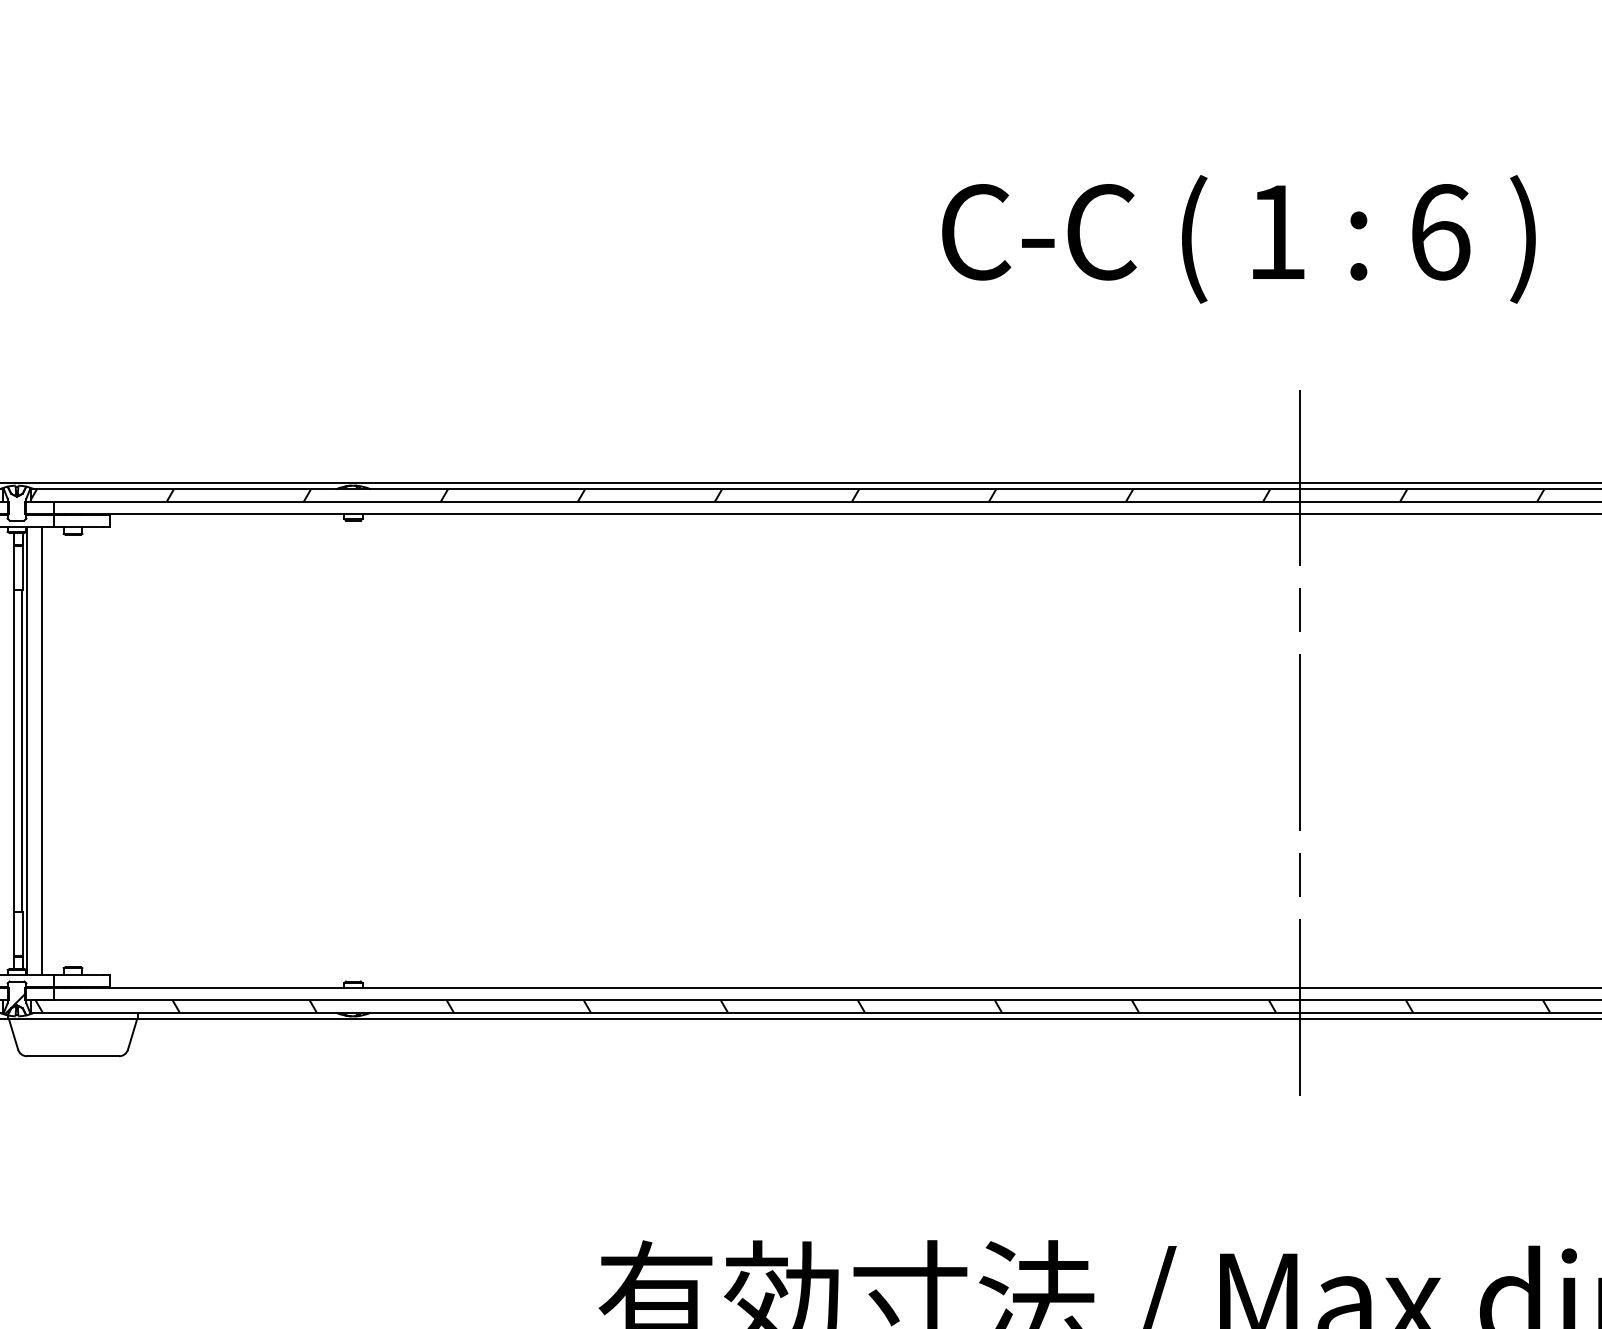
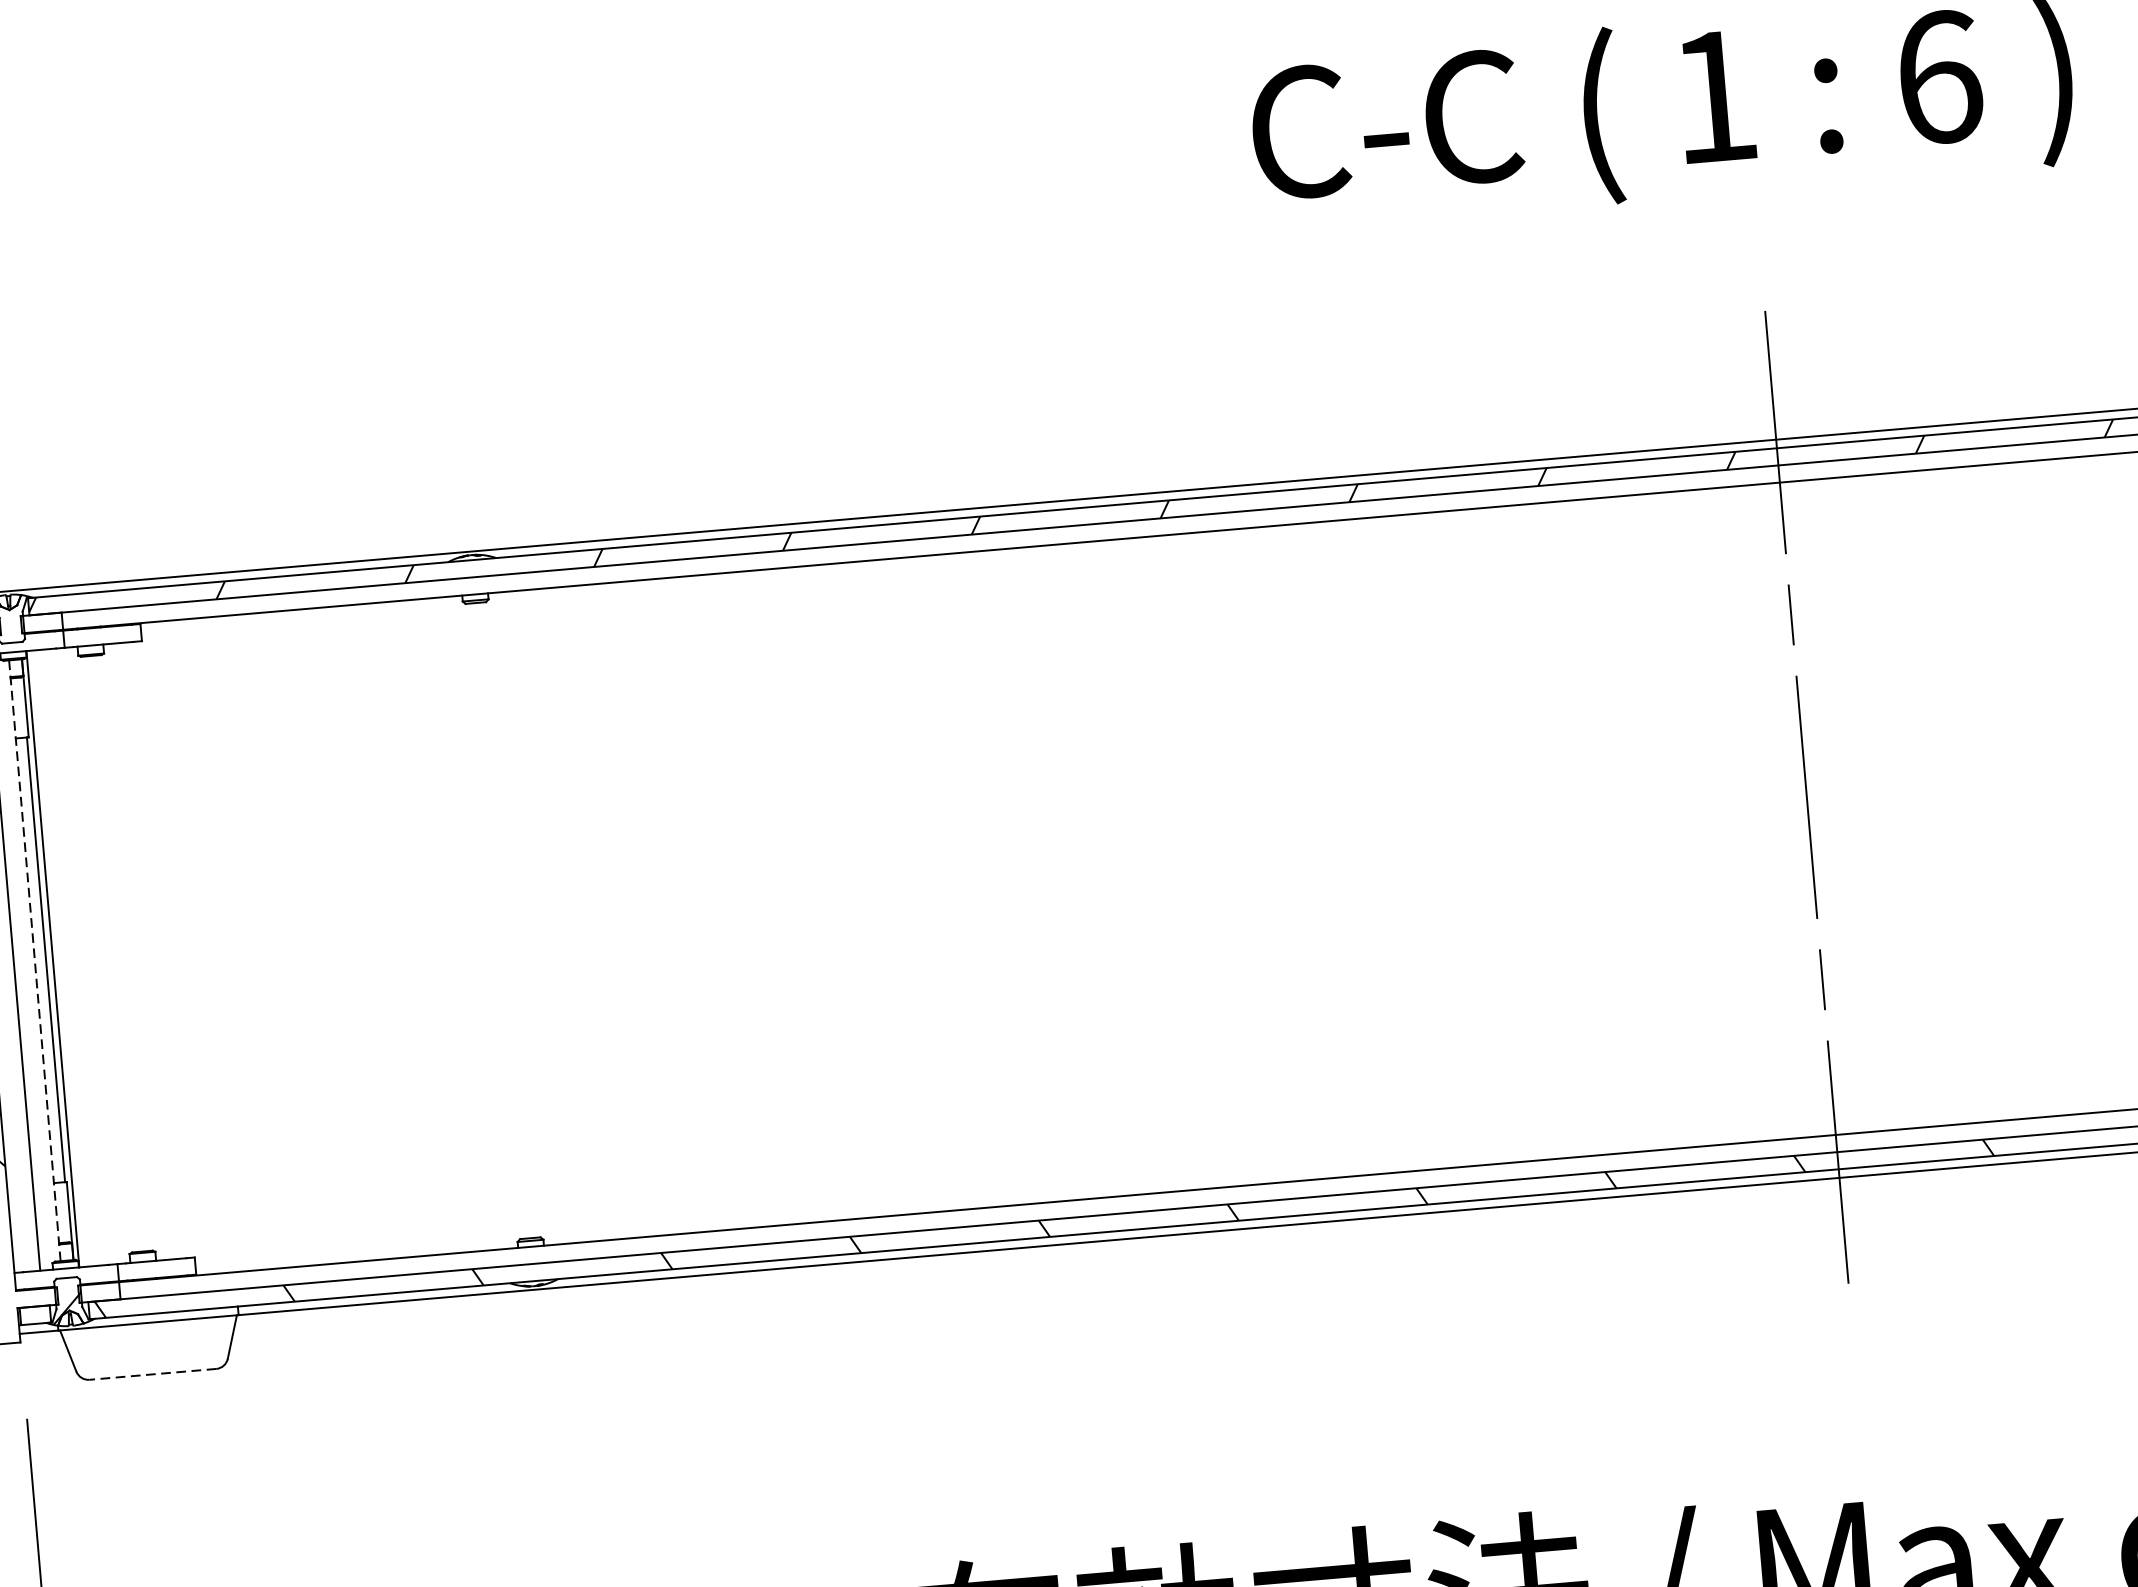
line: (13, 750) -> (34, 960), solid -> dashed
line: (41, 750) -> (73, 956), removed
line: (72, 1056) -> (152, 1374), solid -> dashed

